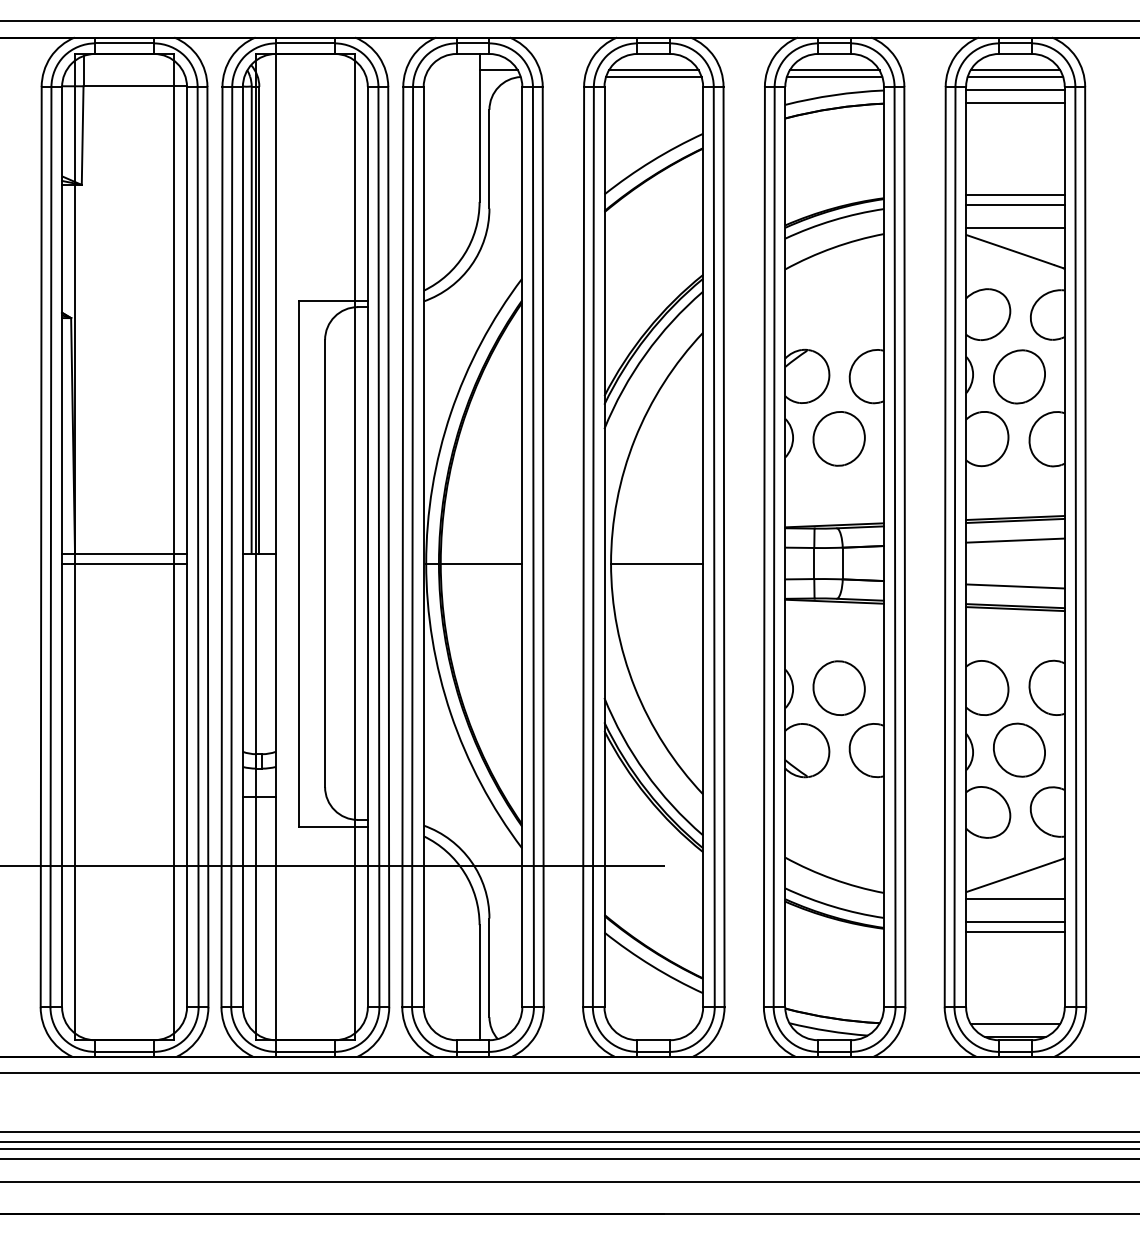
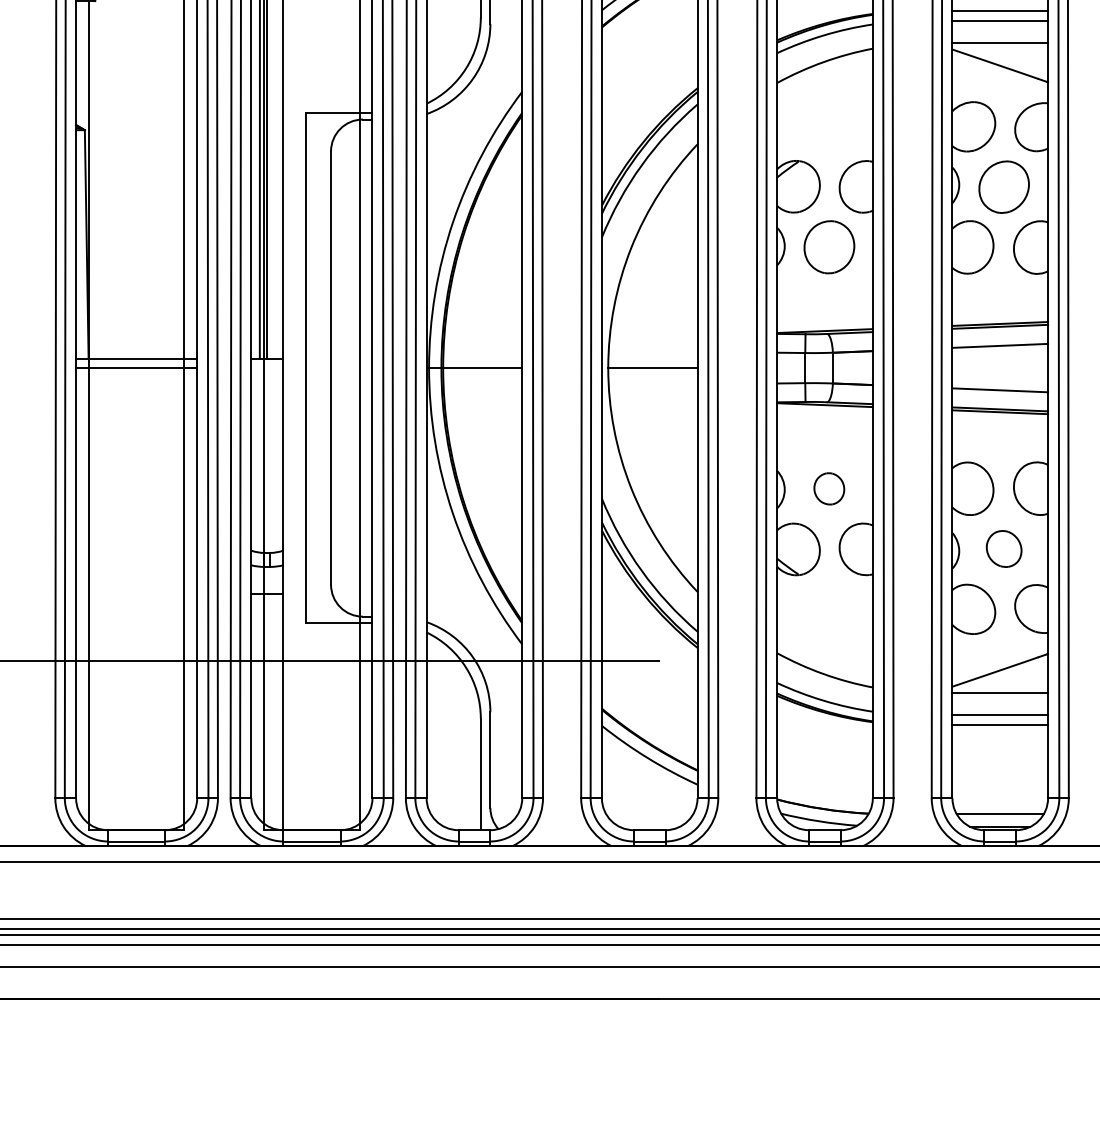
part: (838, 687) -> (828, 488), size x0.6
part: (1019, 749) -> (1004, 548), size x0.7

